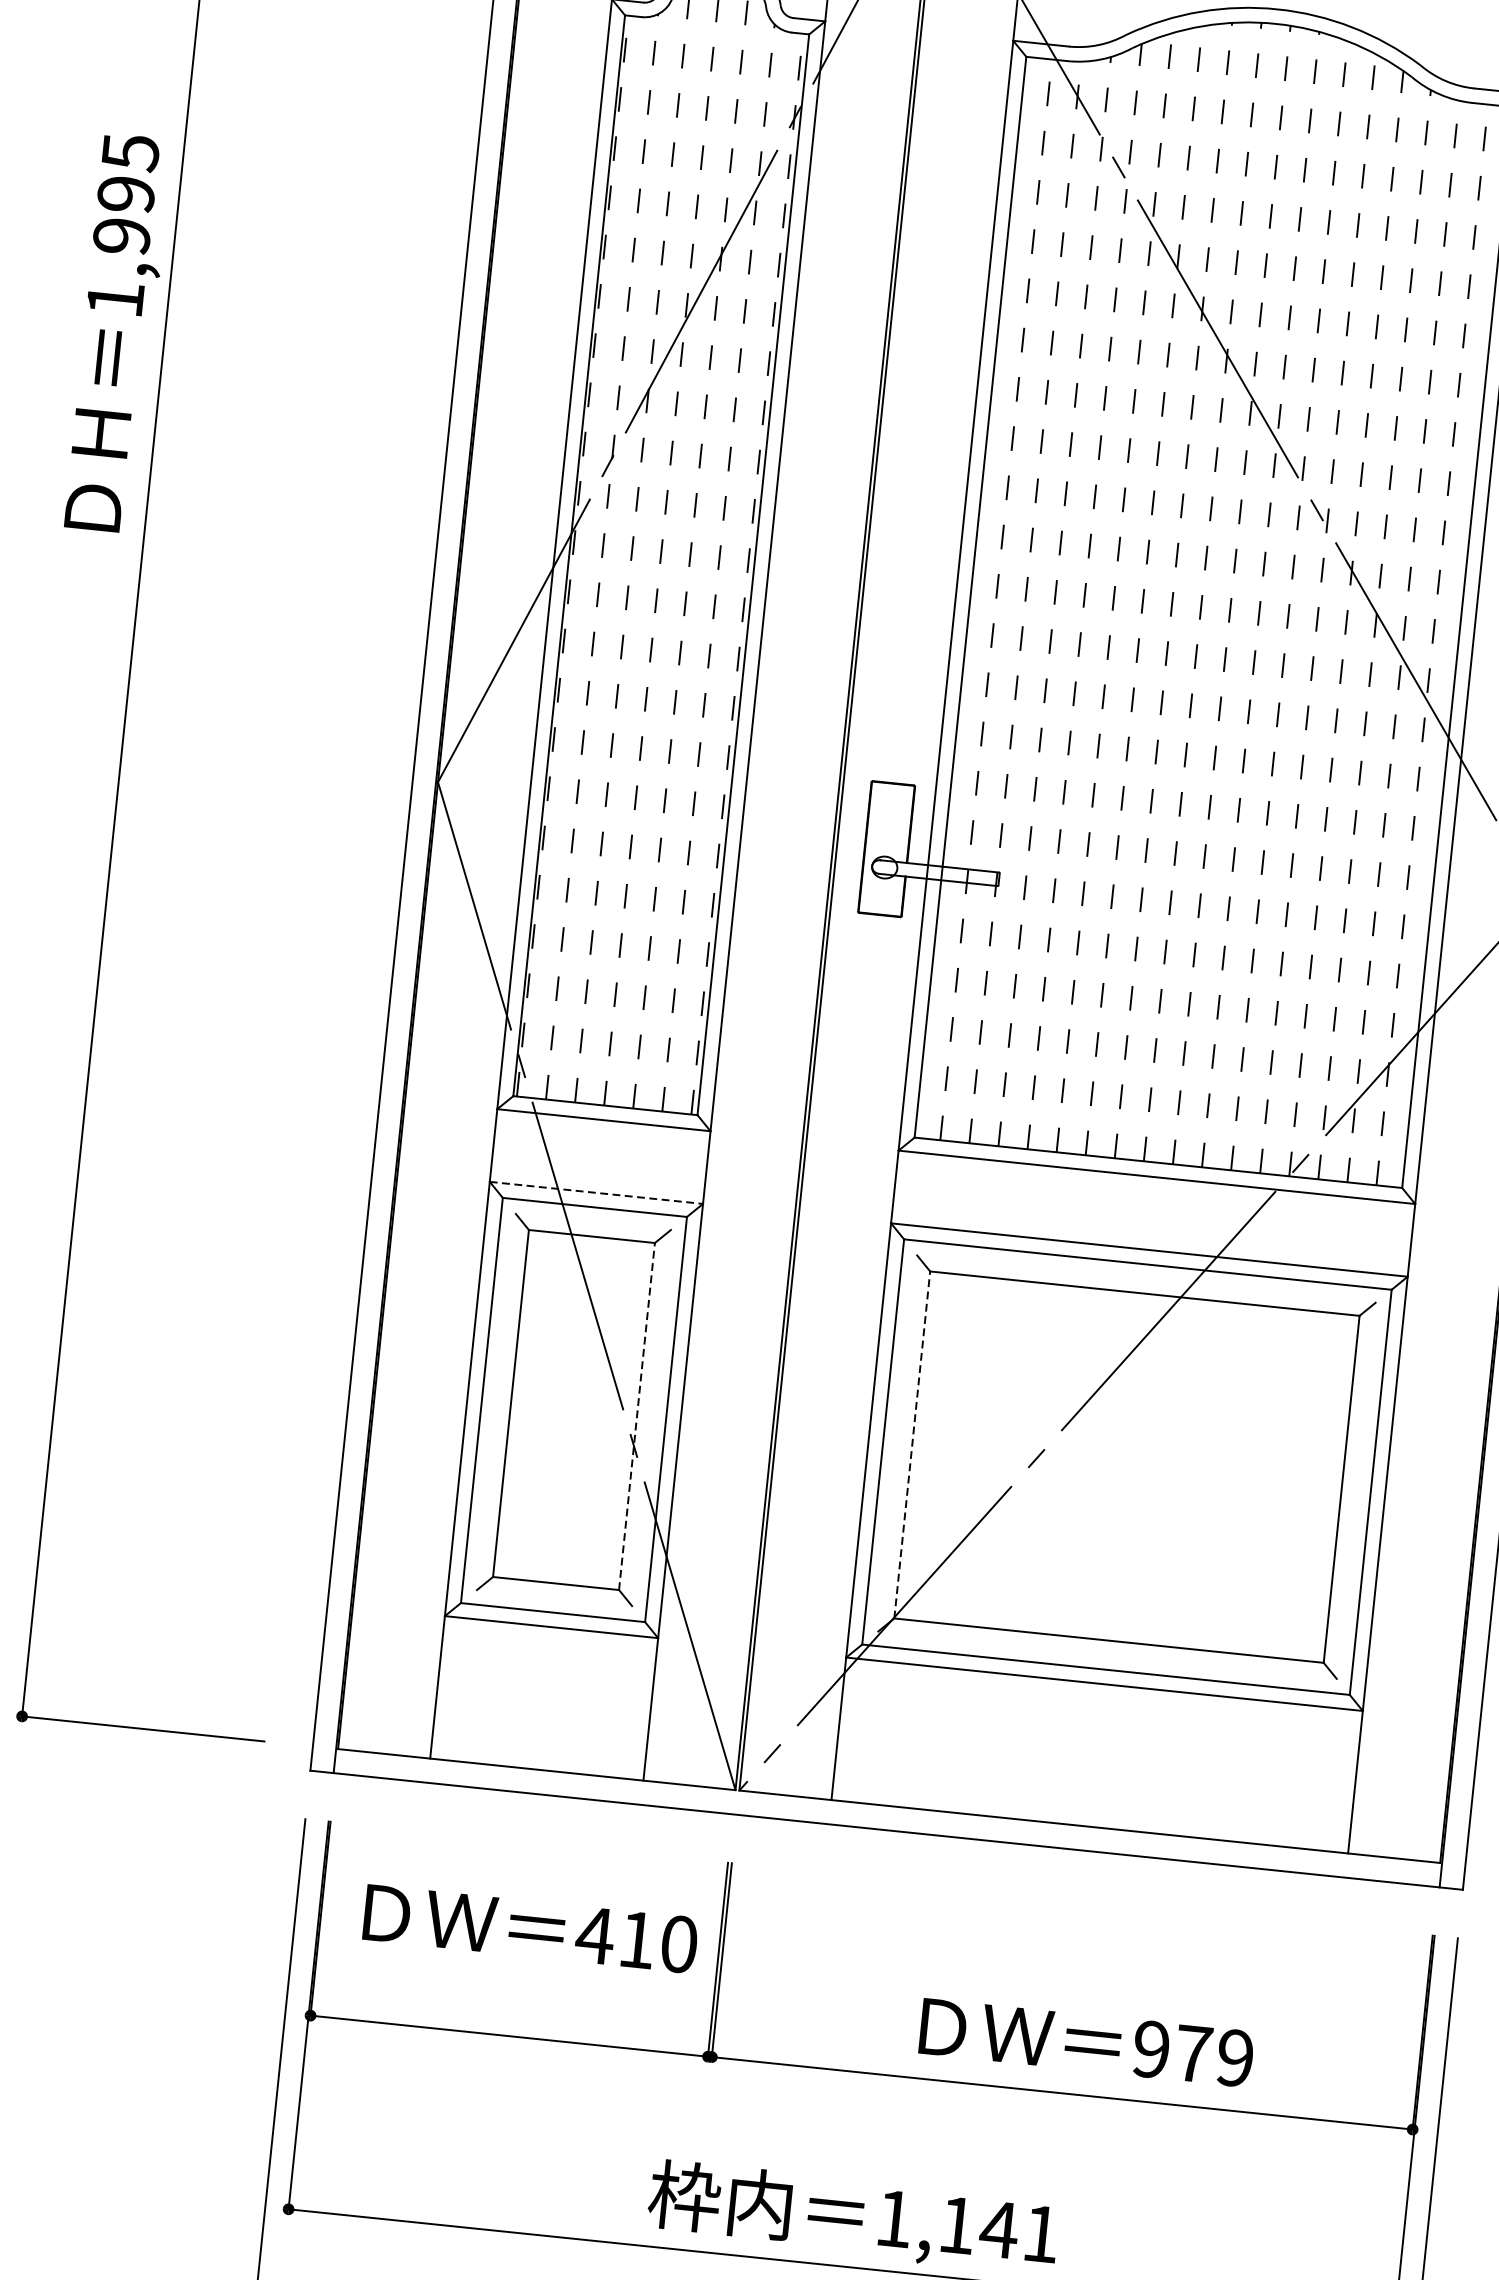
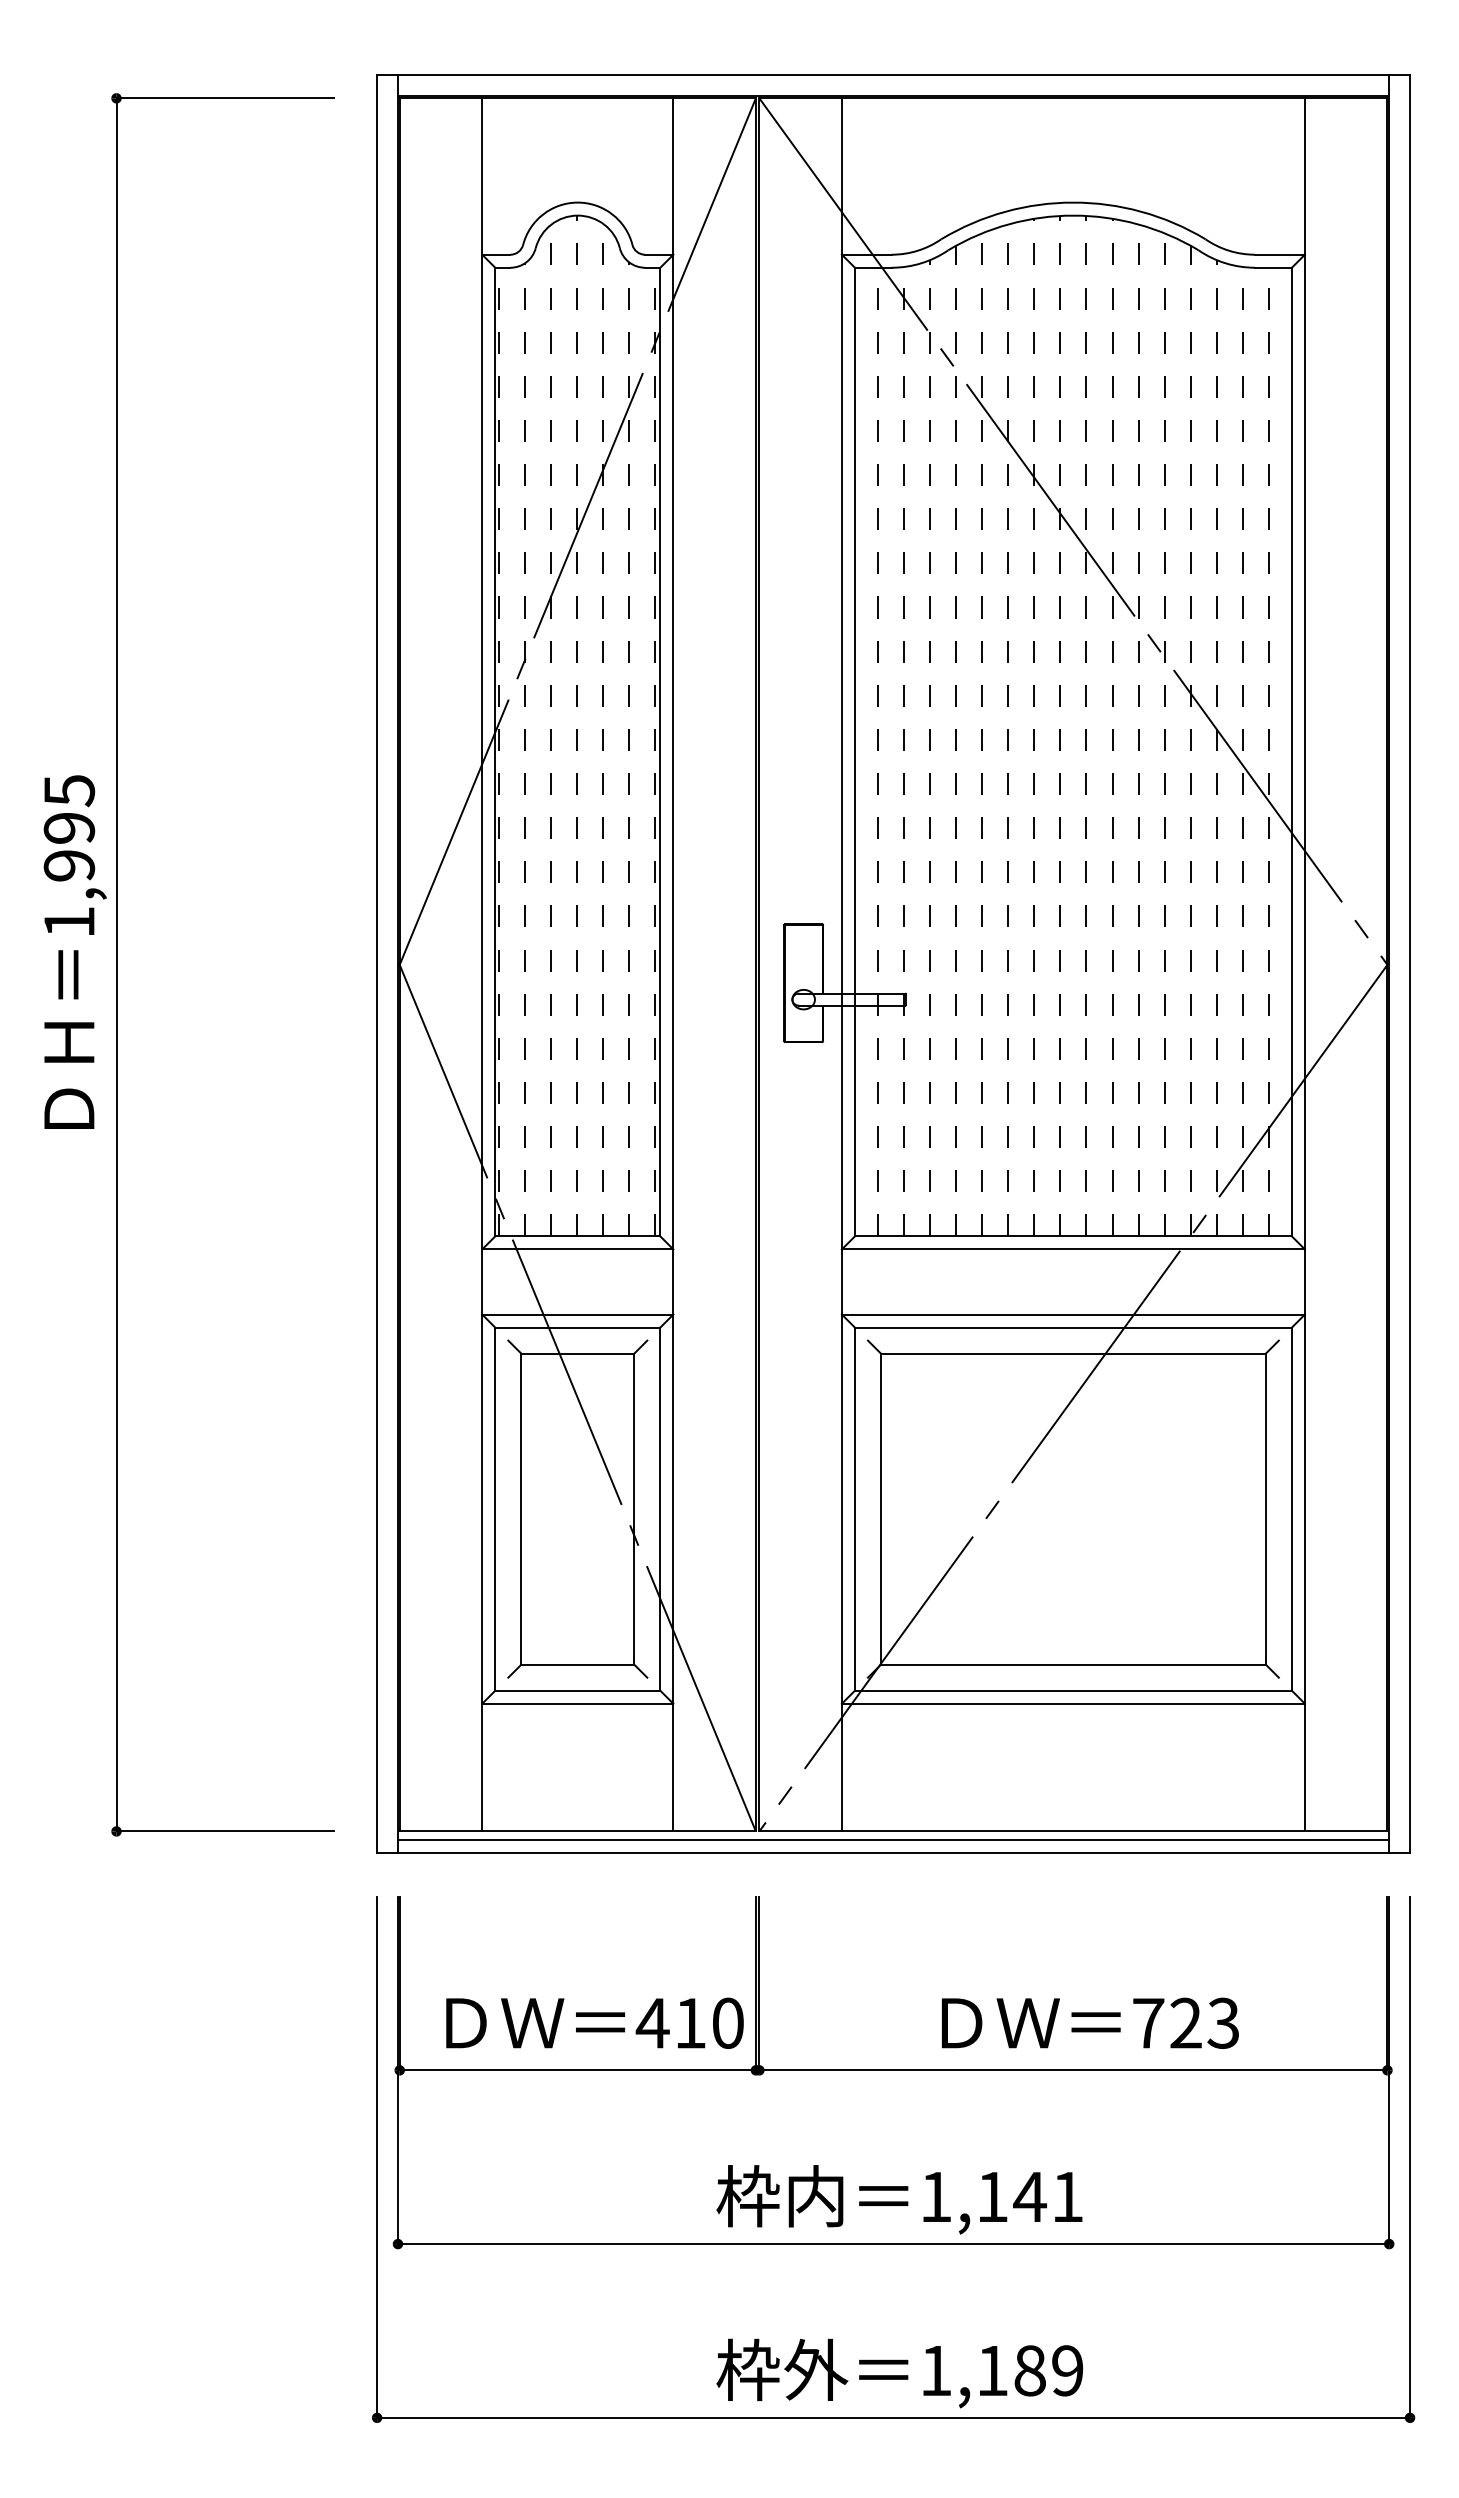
text: (117, 332) -> (74, 951), moved
line: (596, 1192) -> (577, 1314), dashed -> solid
line: (637, 1416) -> (634, 1509), dashed -> solid
line: (912, 1445) -> (881, 1509), dashed -> solid
line: (888, 1816) -> (893, 1840), added
text: (530, 1927) -> (594, 2022), moved
text: (1193, 2052) -> (1186, 2022), 979 -> 723

